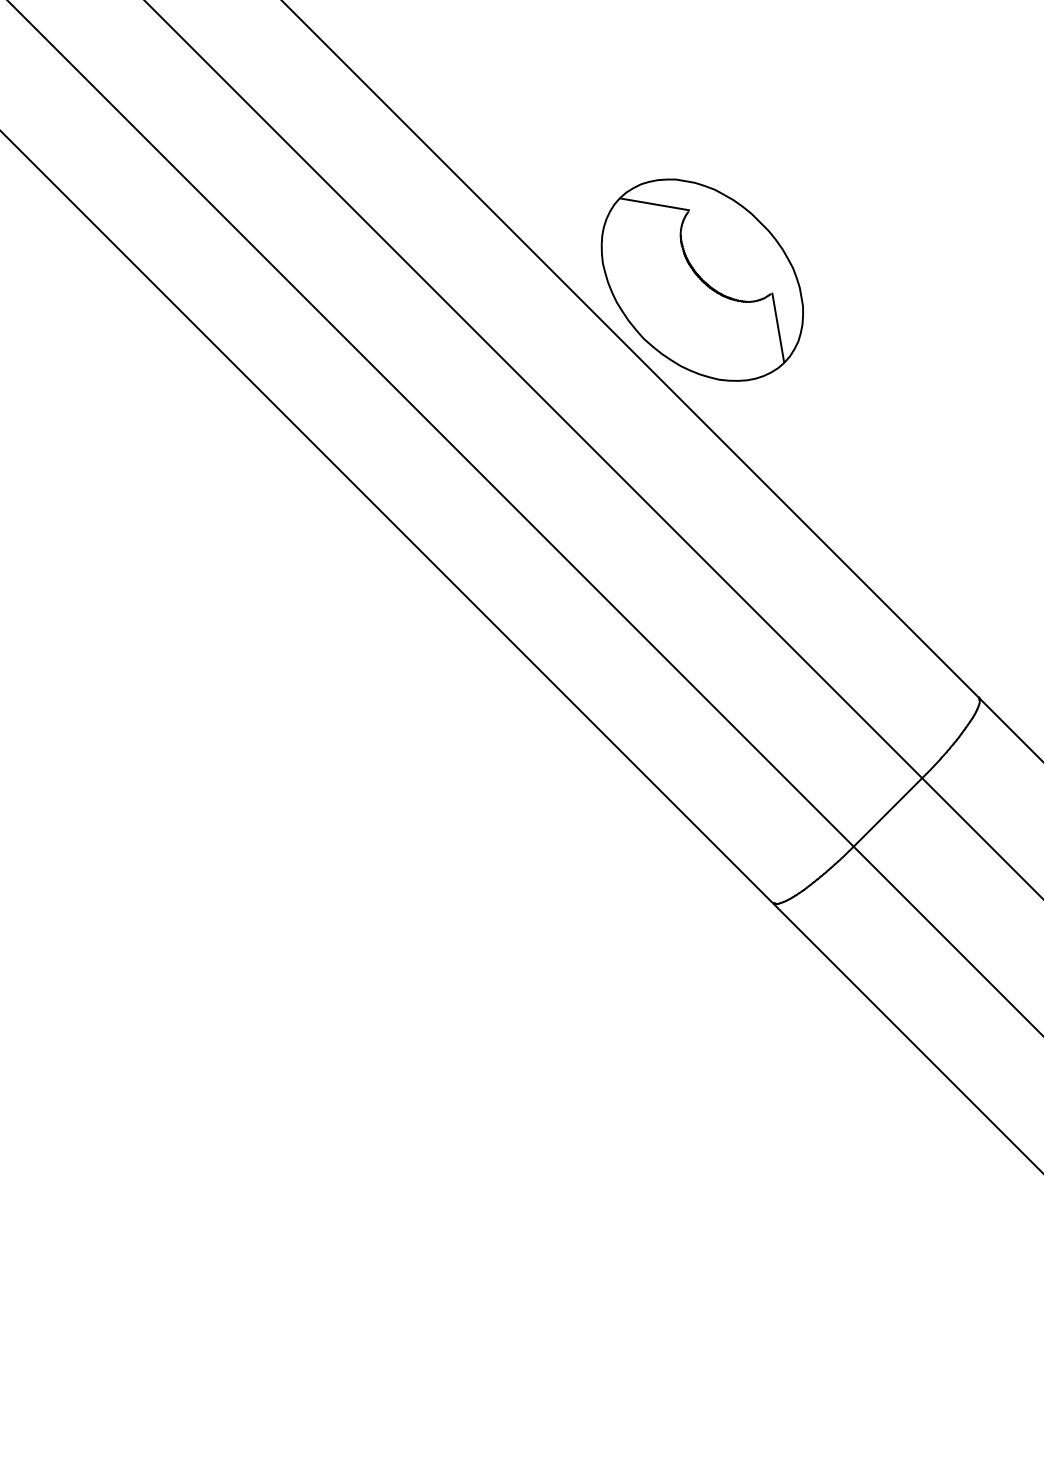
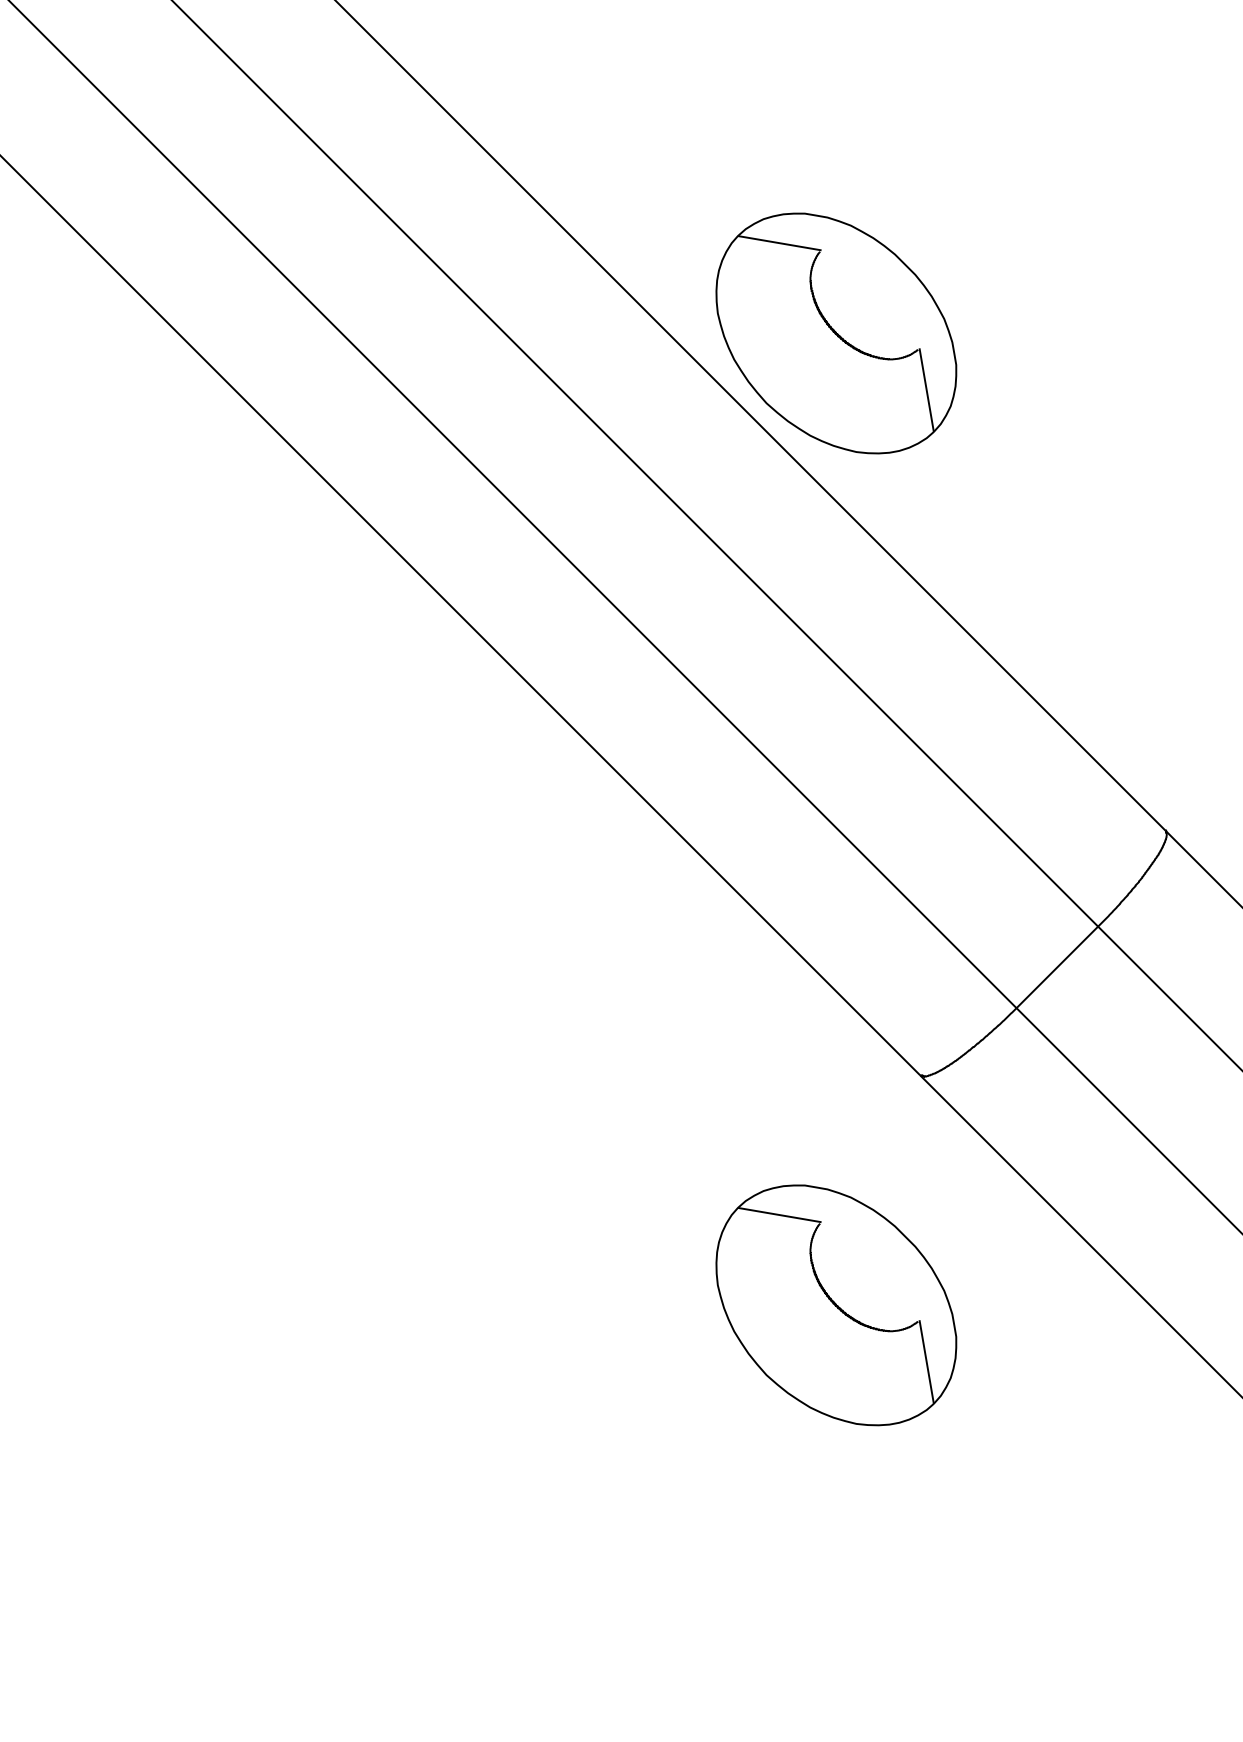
part: (701, 1095) -> (835, 1304), added

